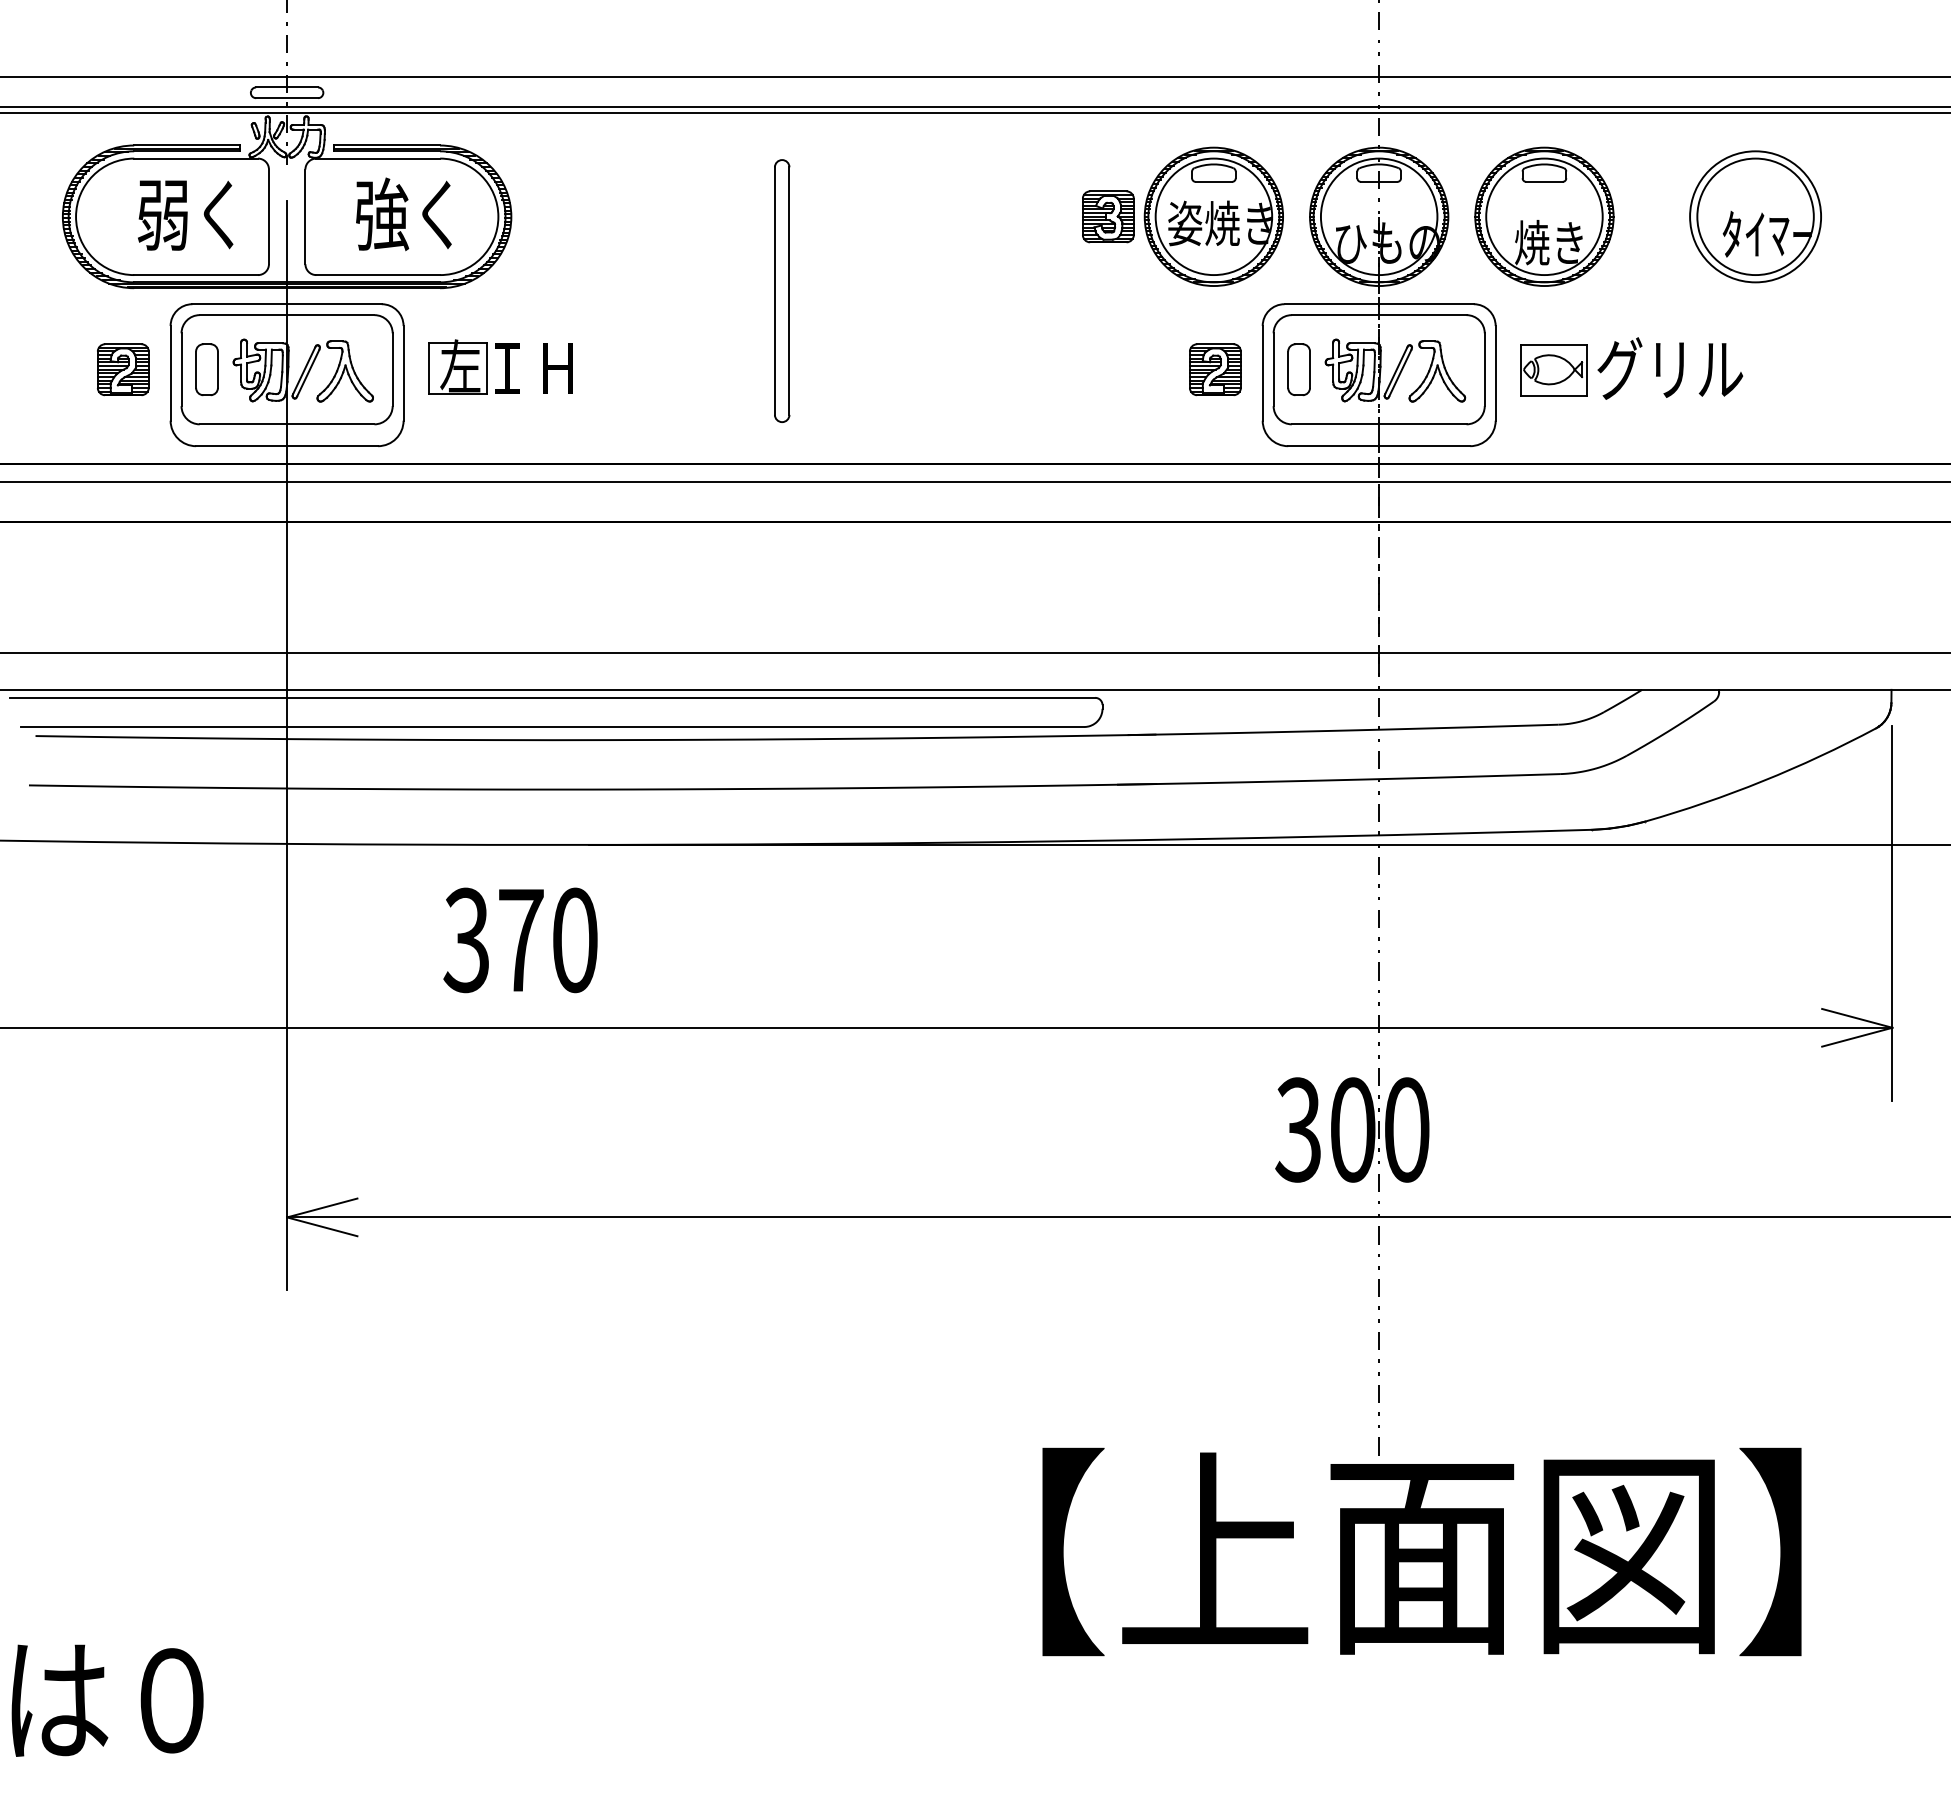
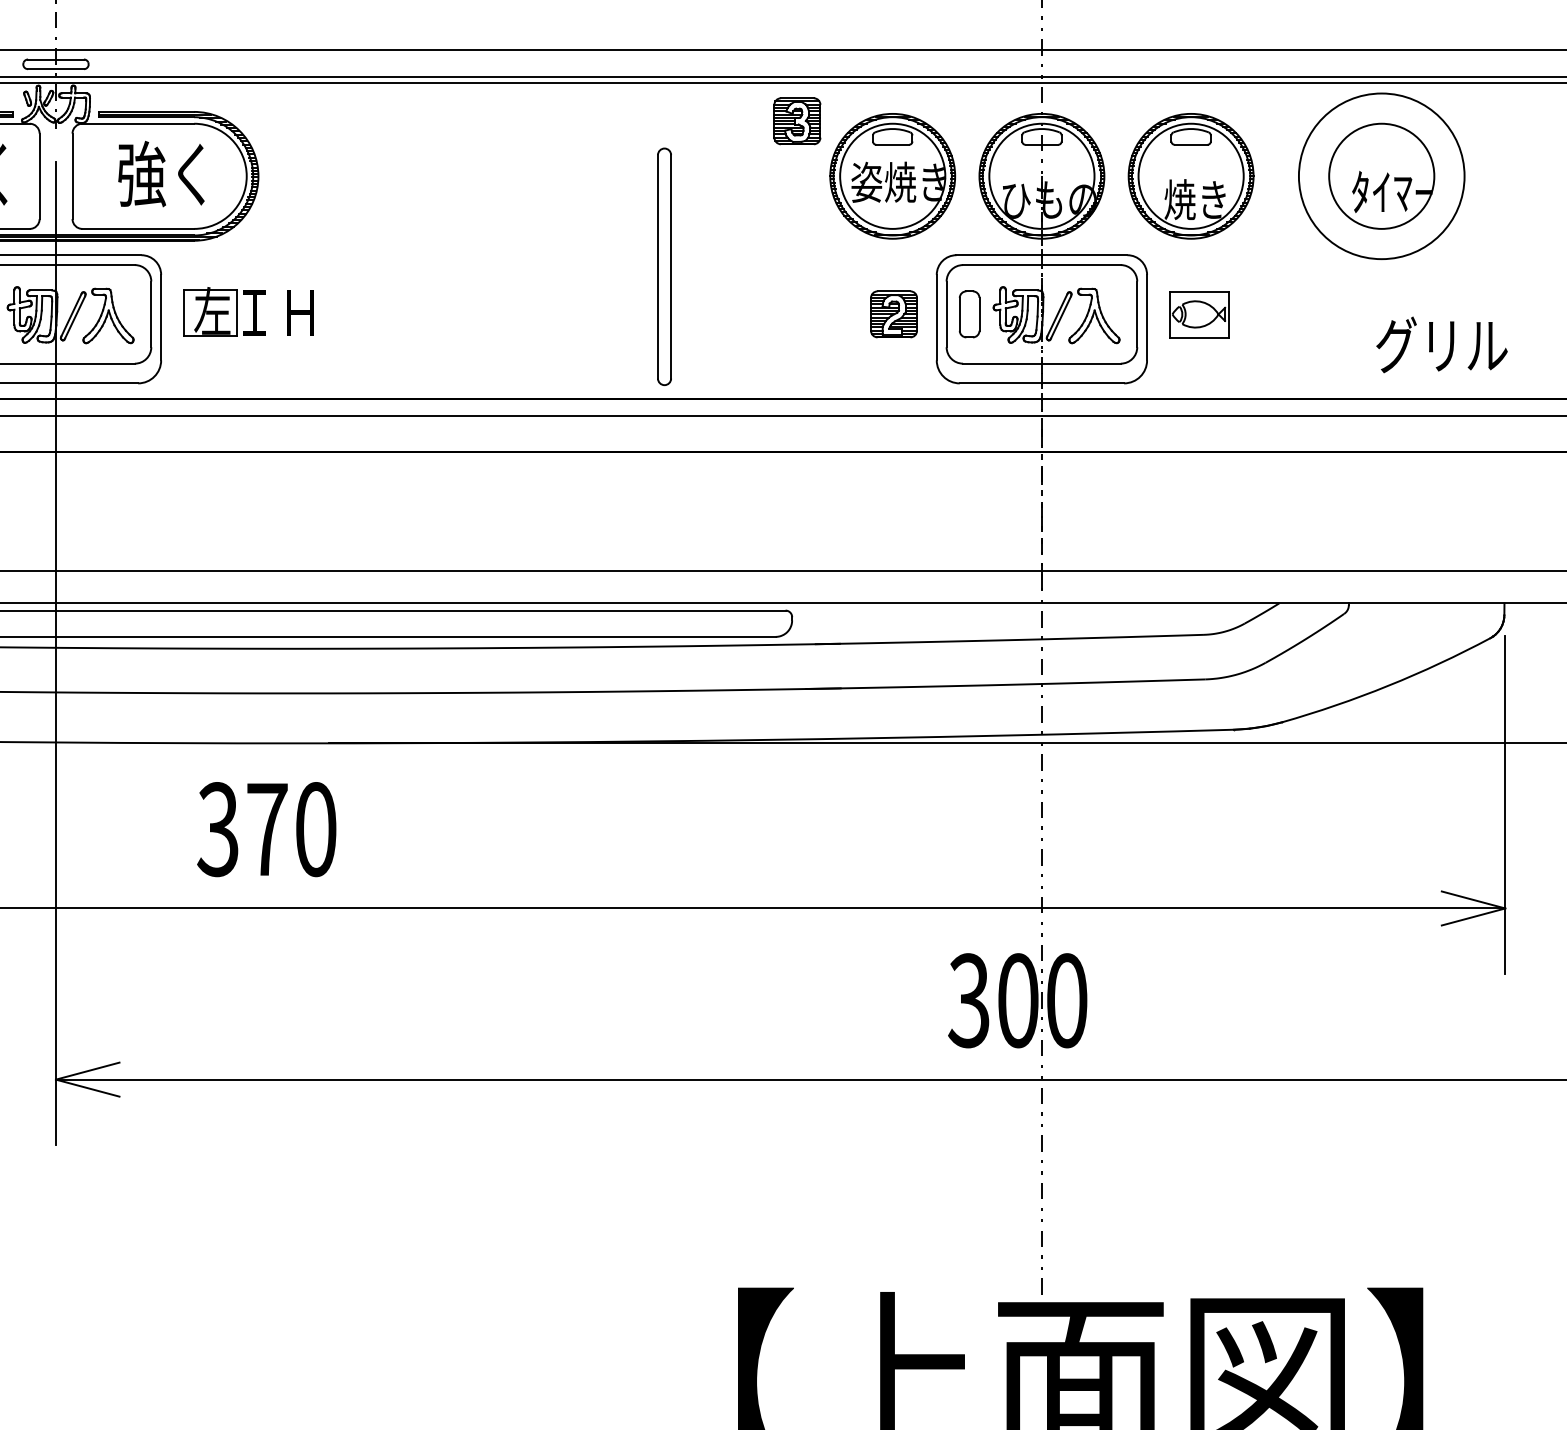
part: (1108, 216) -> (797, 120), moved
circle: (1755, 216) -> (1381, 176), size x1.4
part: (782, 290) -> (664, 266), moved
text: (1670, 368) -> (1442, 344), moved

